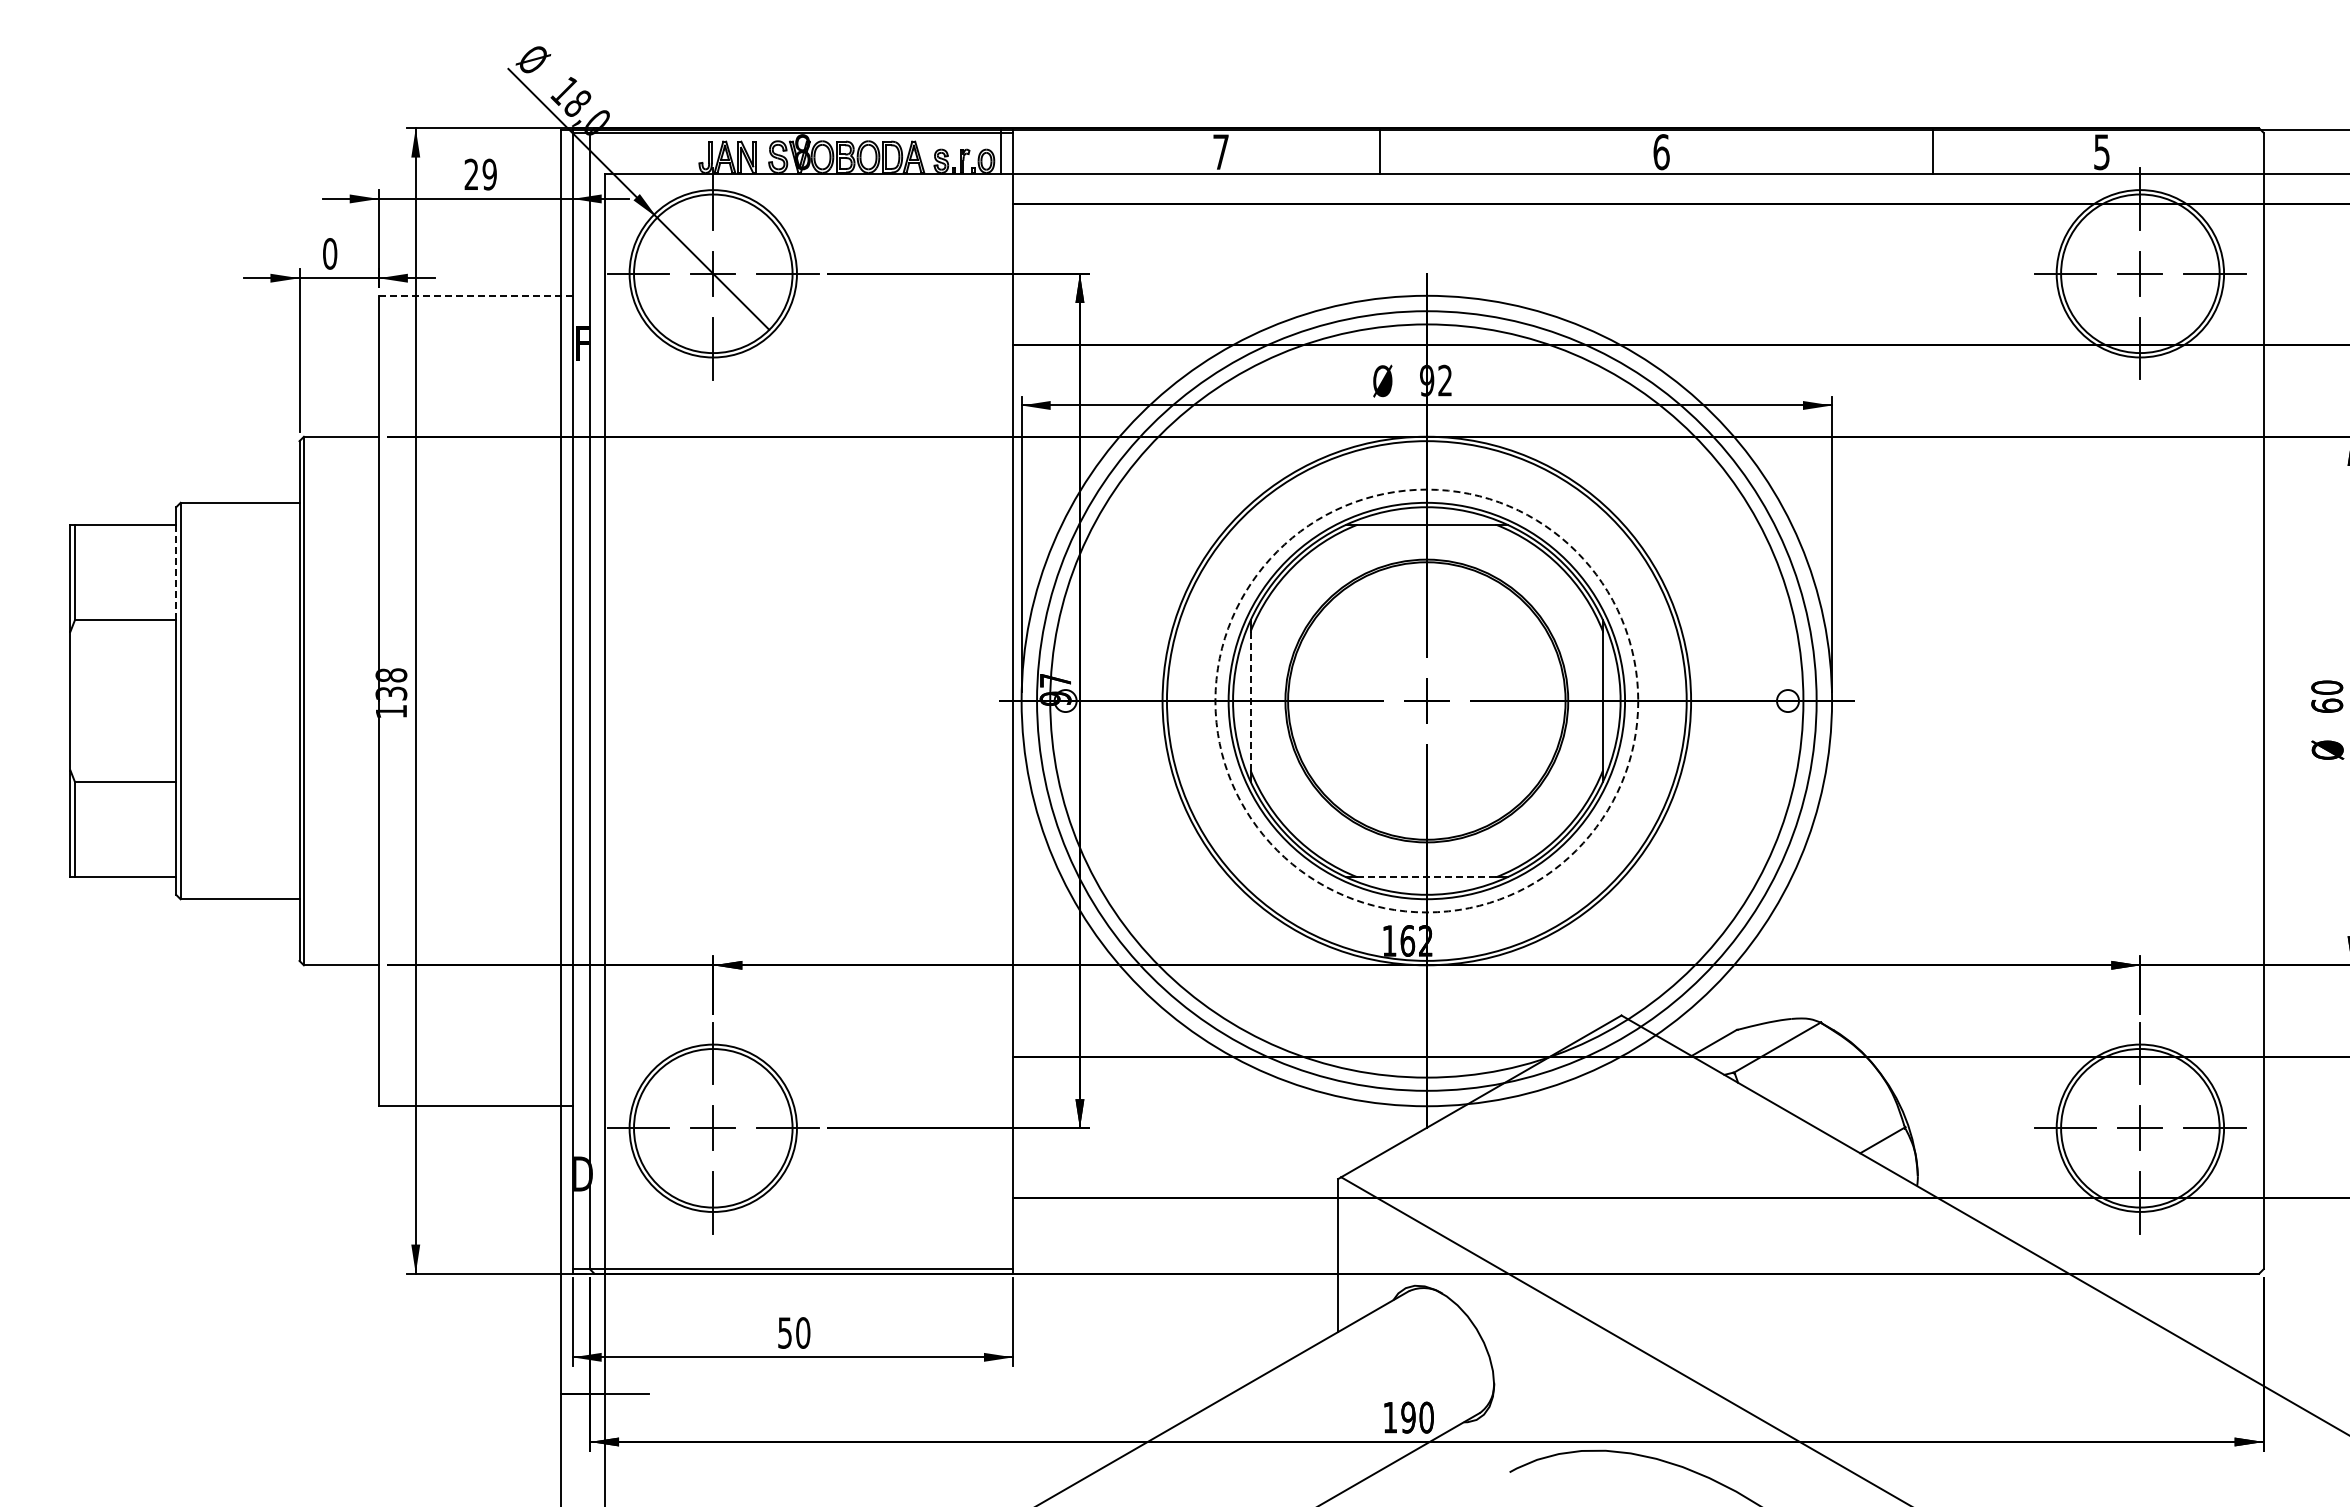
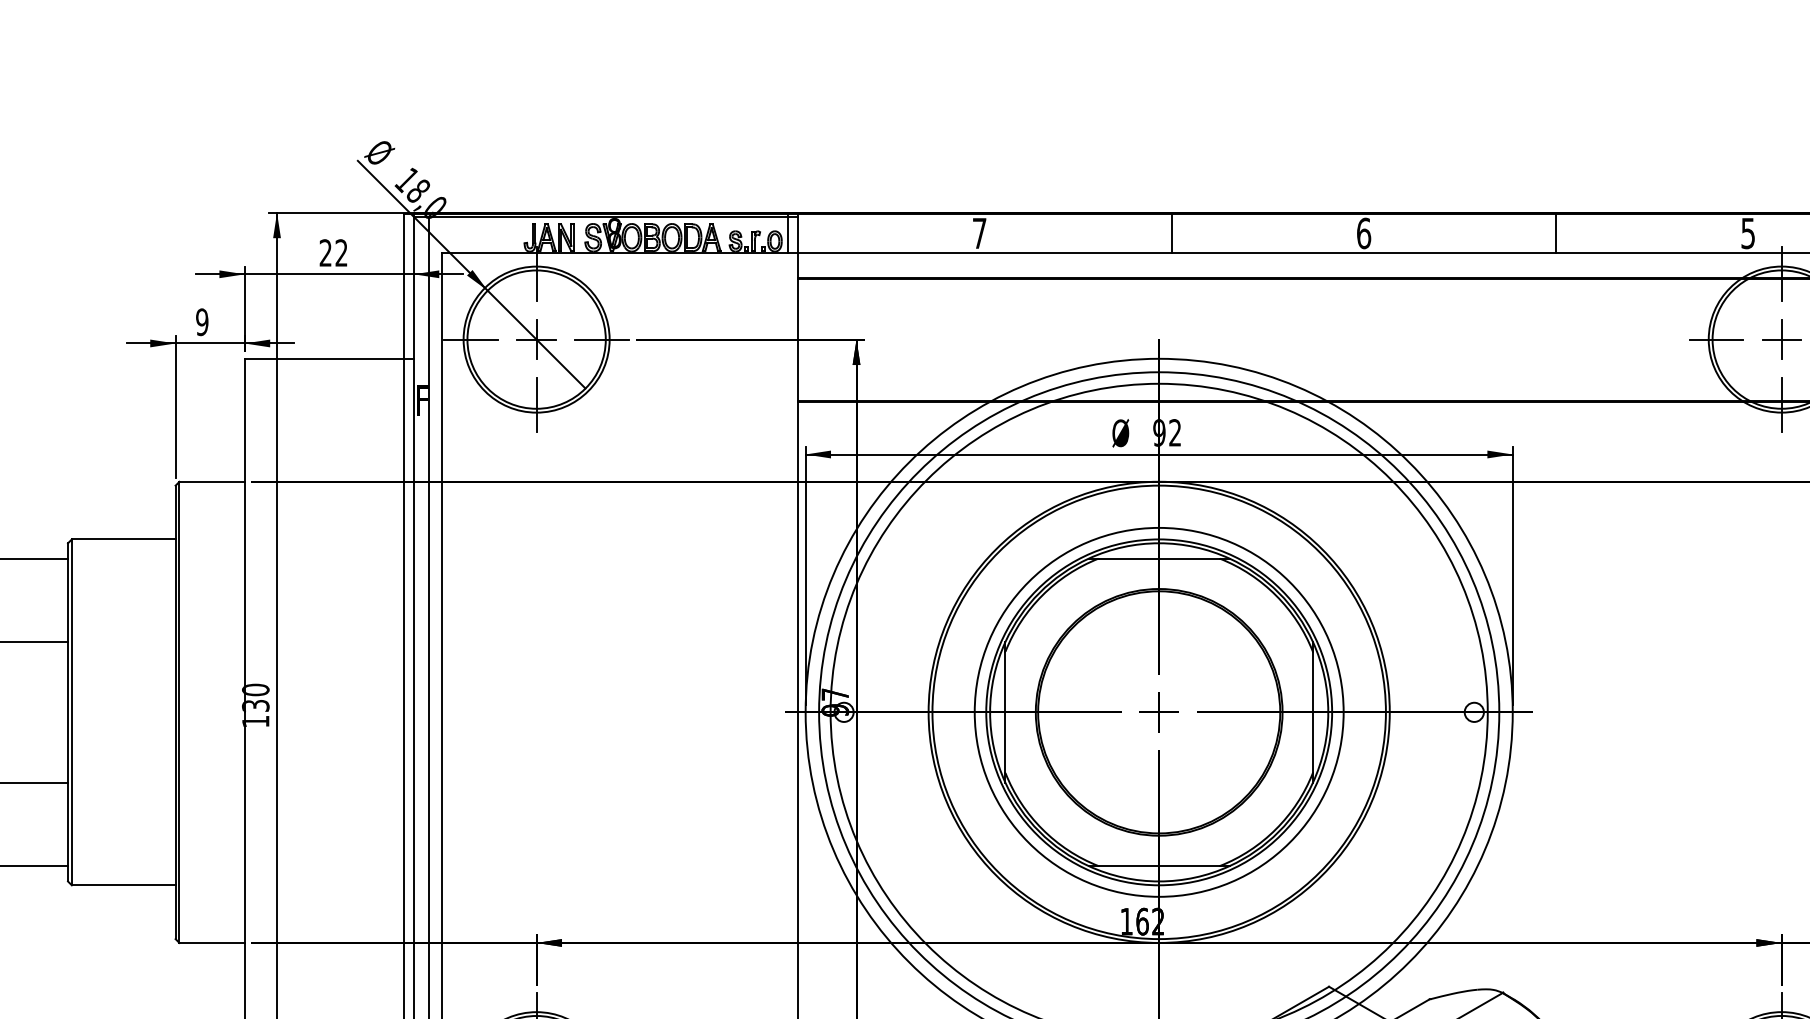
line: (1379, 152) -> (1171, 233), moved
line: (1933, 152) -> (1556, 233), moved
text: (489, 174) -> (341, 252), 29 -> 22
text: (330, 253) -> (202, 321), 0 -> 9
line: (475, 295) -> (329, 358), dashed -> solid
line: (176, 572) -> (68, 600), dashed -> solid
text: (391, 675) -> (255, 690), 138 -> 130
circle: (1426, 700) -> (1158, 711), dashed -> solid
line: (1250, 701) -> (1005, 712), dashed -> solid
line: (1426, 877) -> (1158, 866), dashed -> solid

